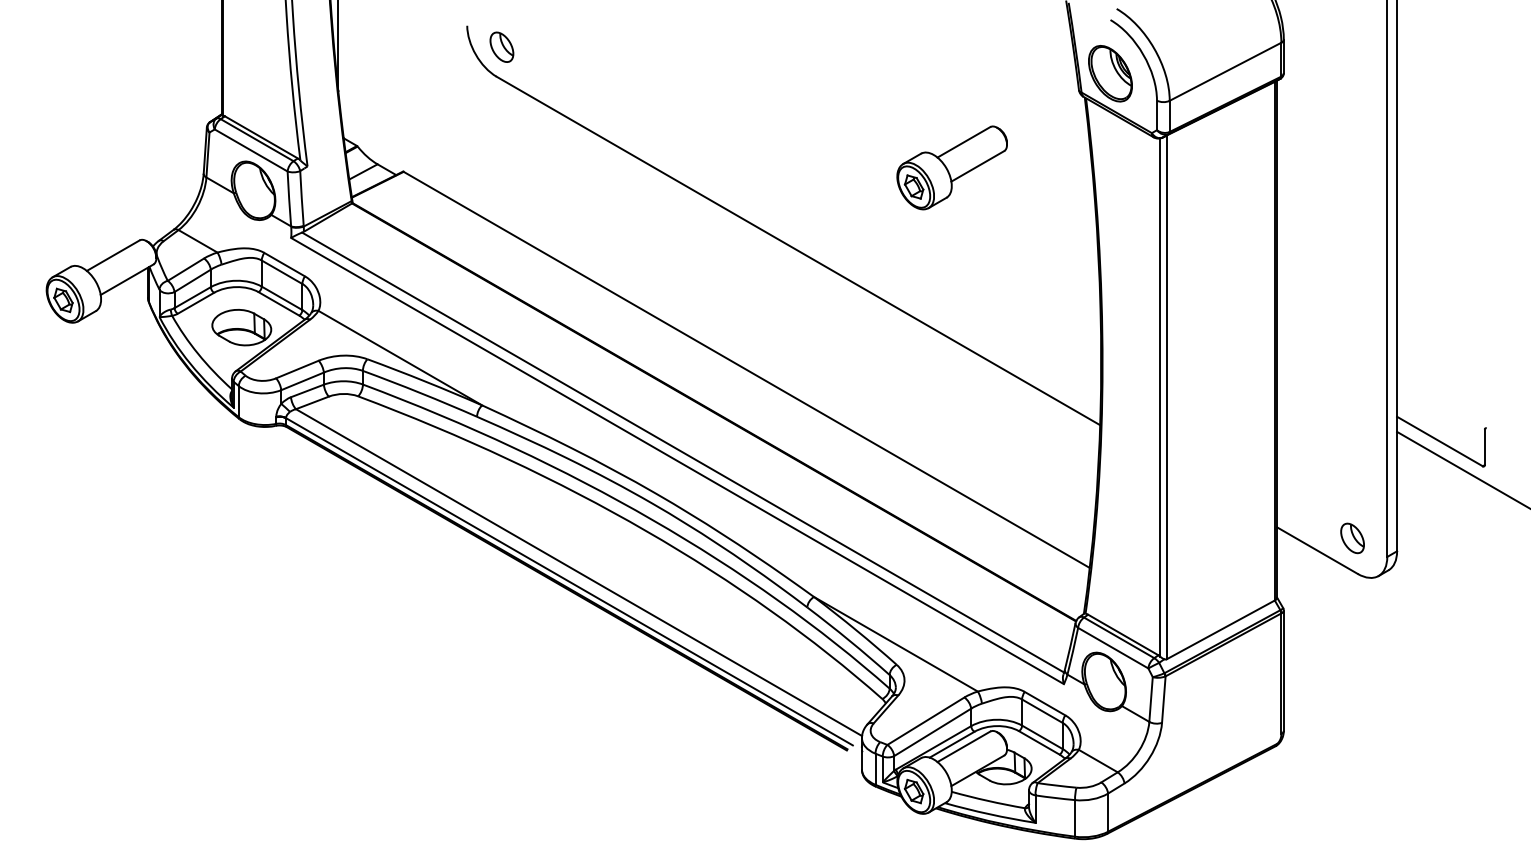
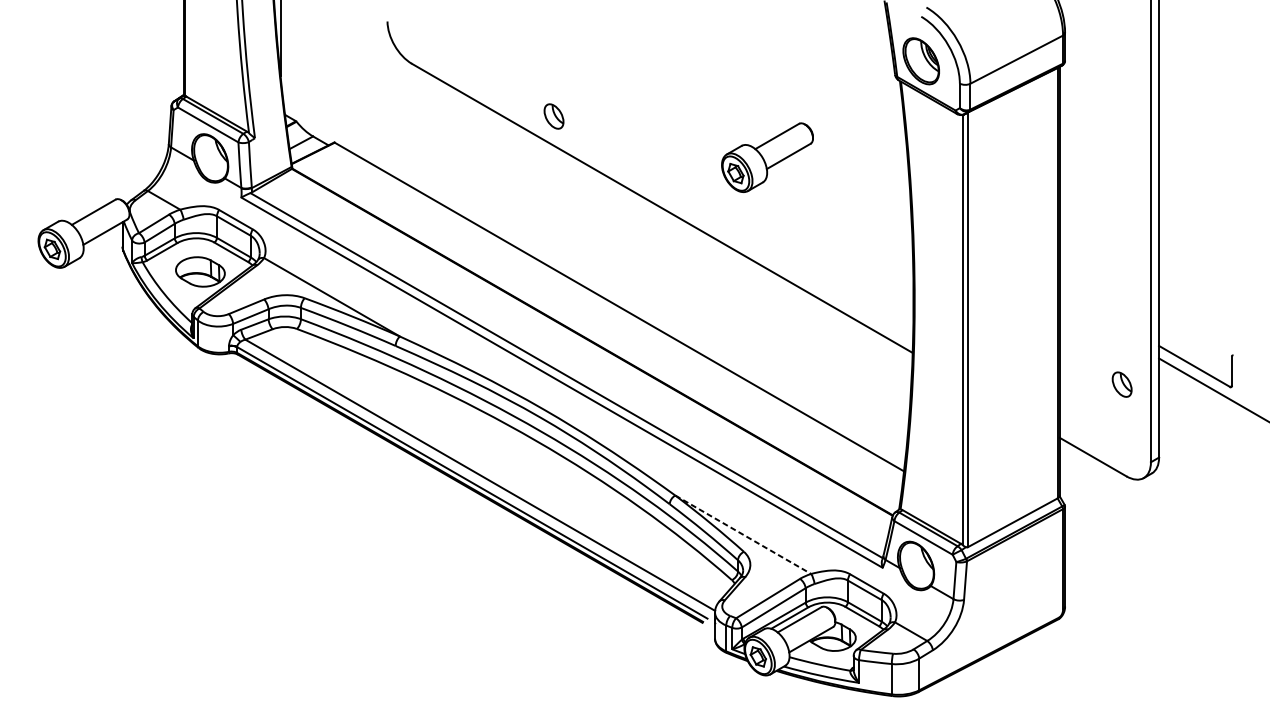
part: (501, 46) -> (553, 115), moved
part: (951, 167) -> (766, 157), moved
part: (1352, 538) -> (1122, 384), moved
line: (895, 644) -> (742, 534), solid -> dashed

